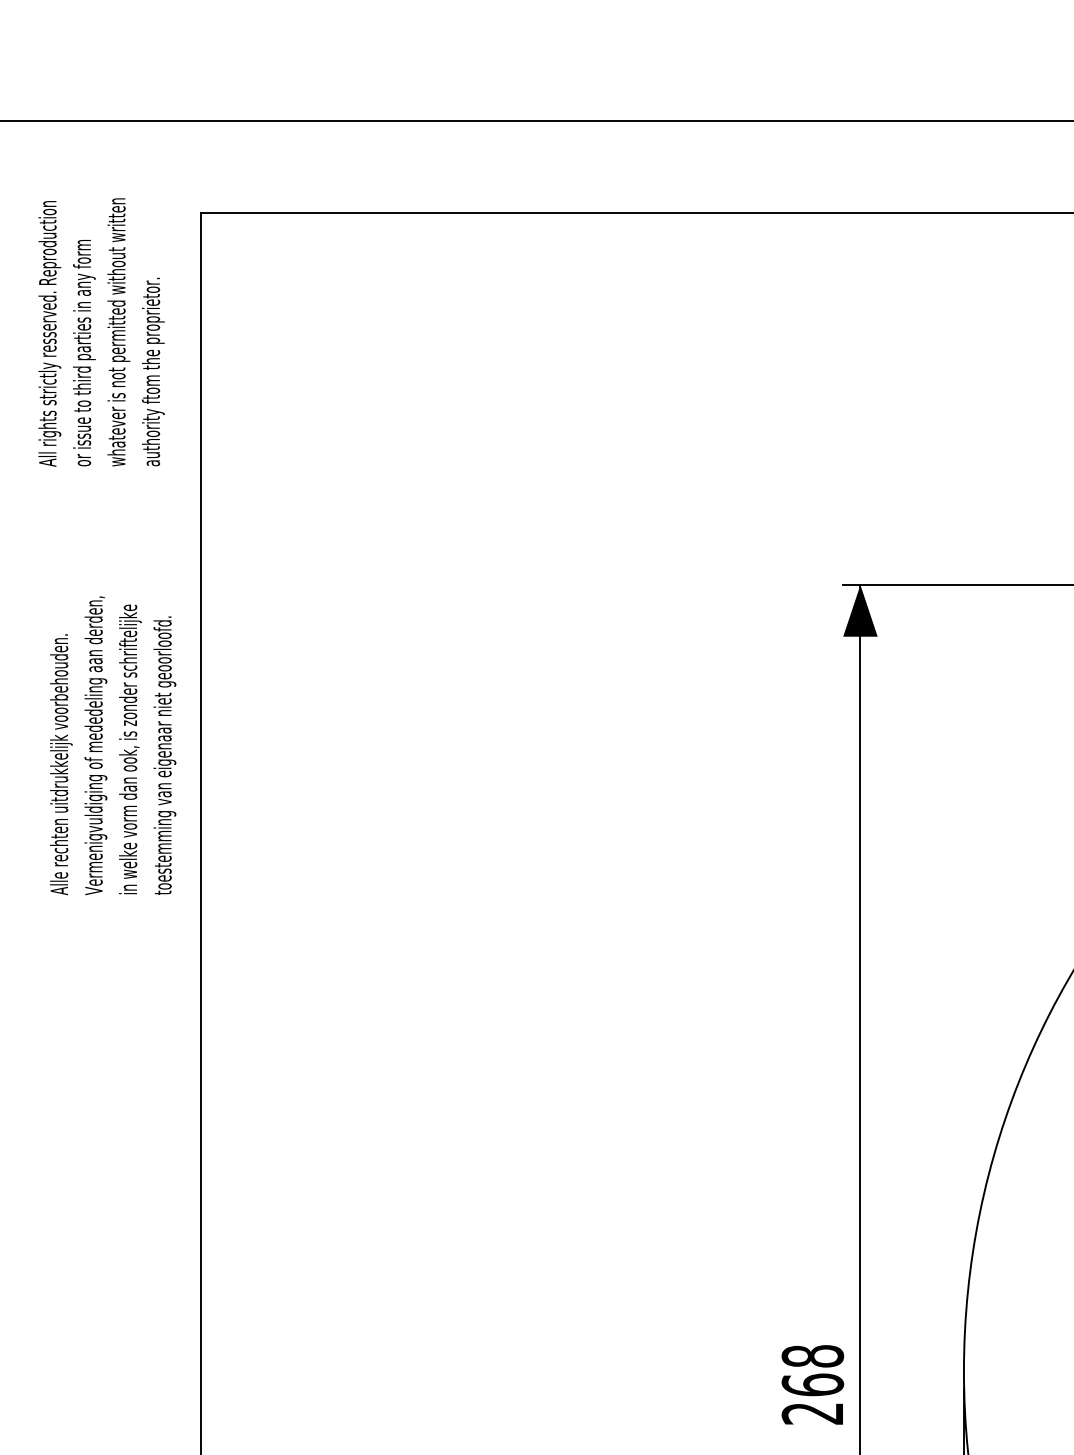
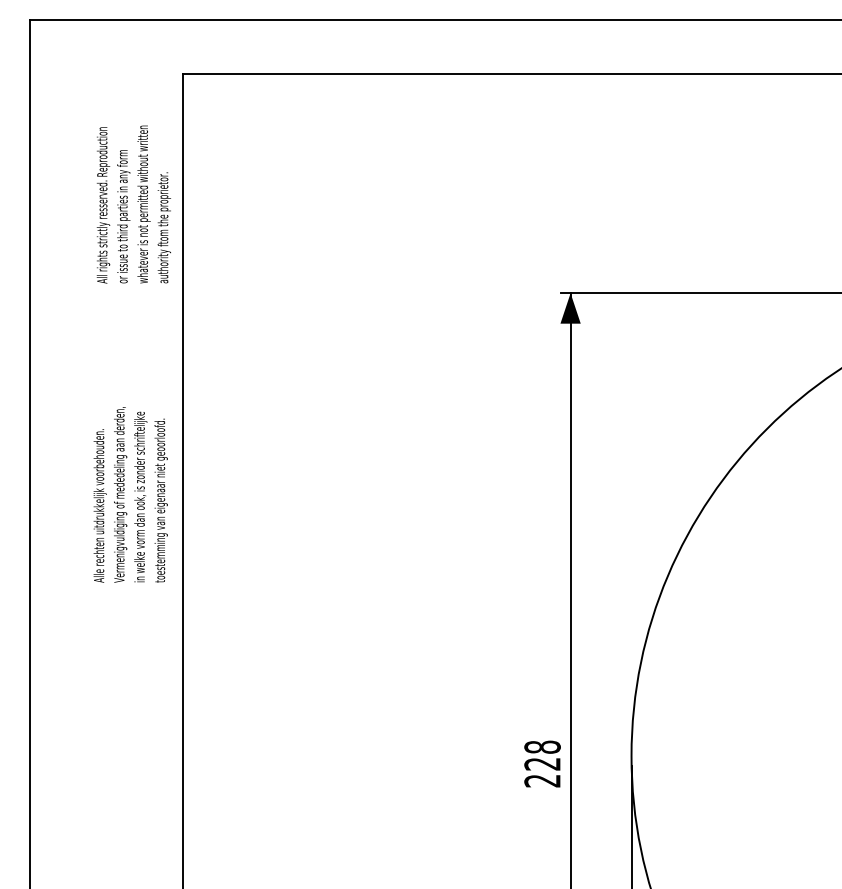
text: (100, 332) -> (133, 204), moved
text: (112, 745) -> (130, 494), moved
text: (812, 1383) -> (542, 763), 268 -> 228

